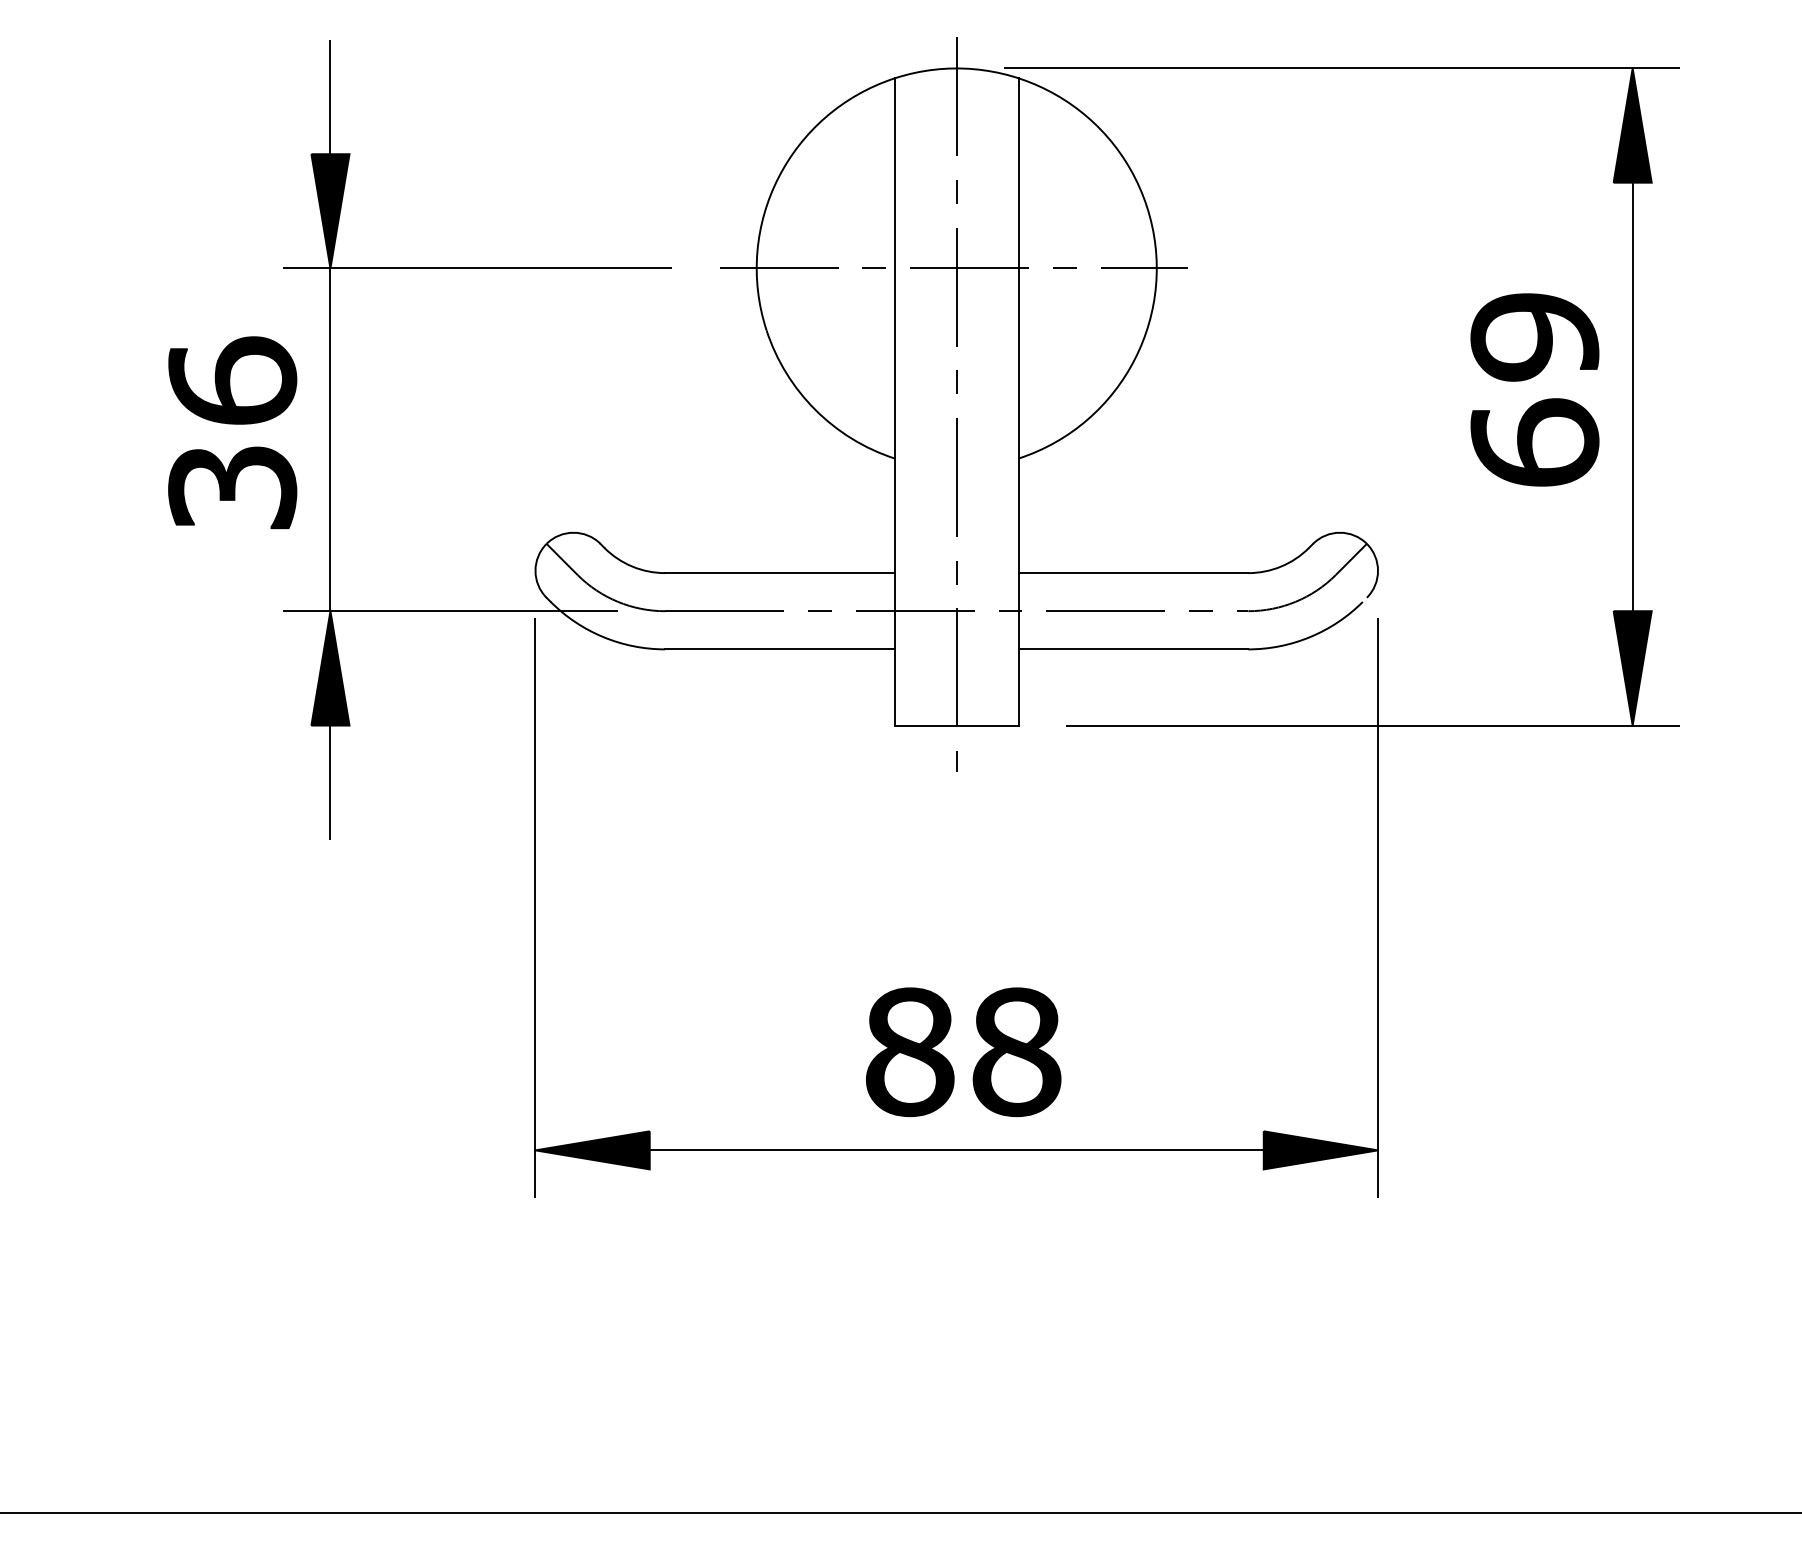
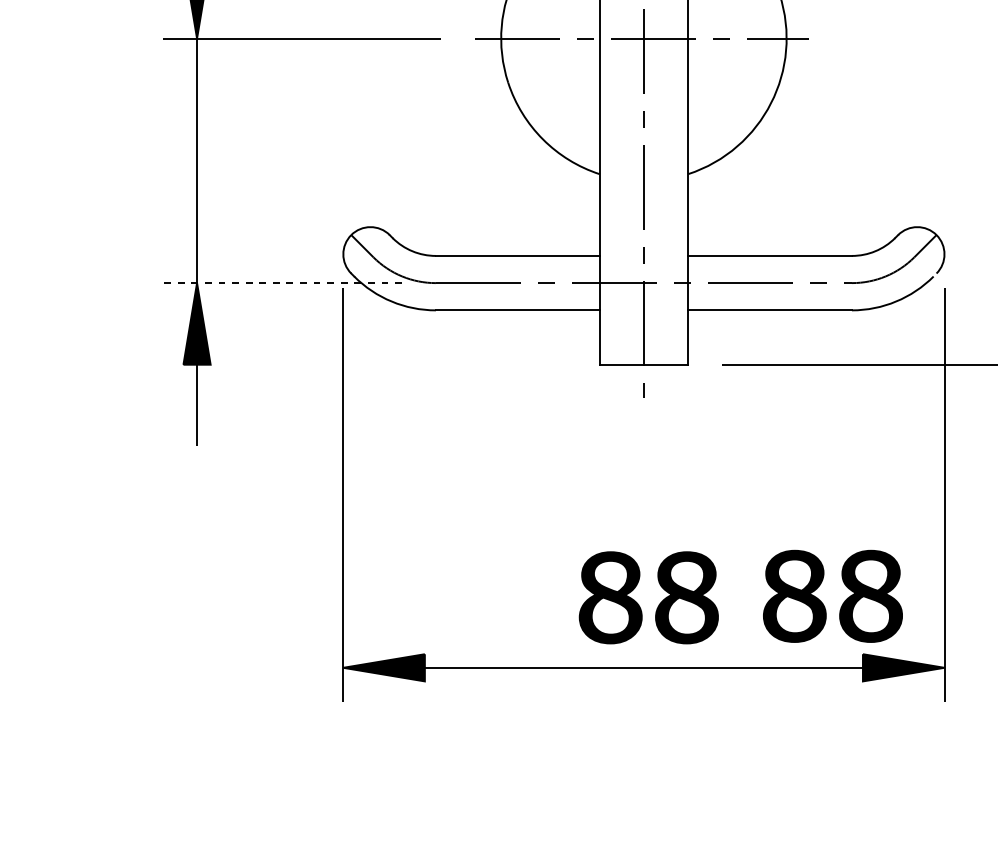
part: (232, 424) -> (127, 149), removed
line: (449, 611) -> (281, 283), solid -> dashed
part: (1207, 1059) -> (822, 602), added

